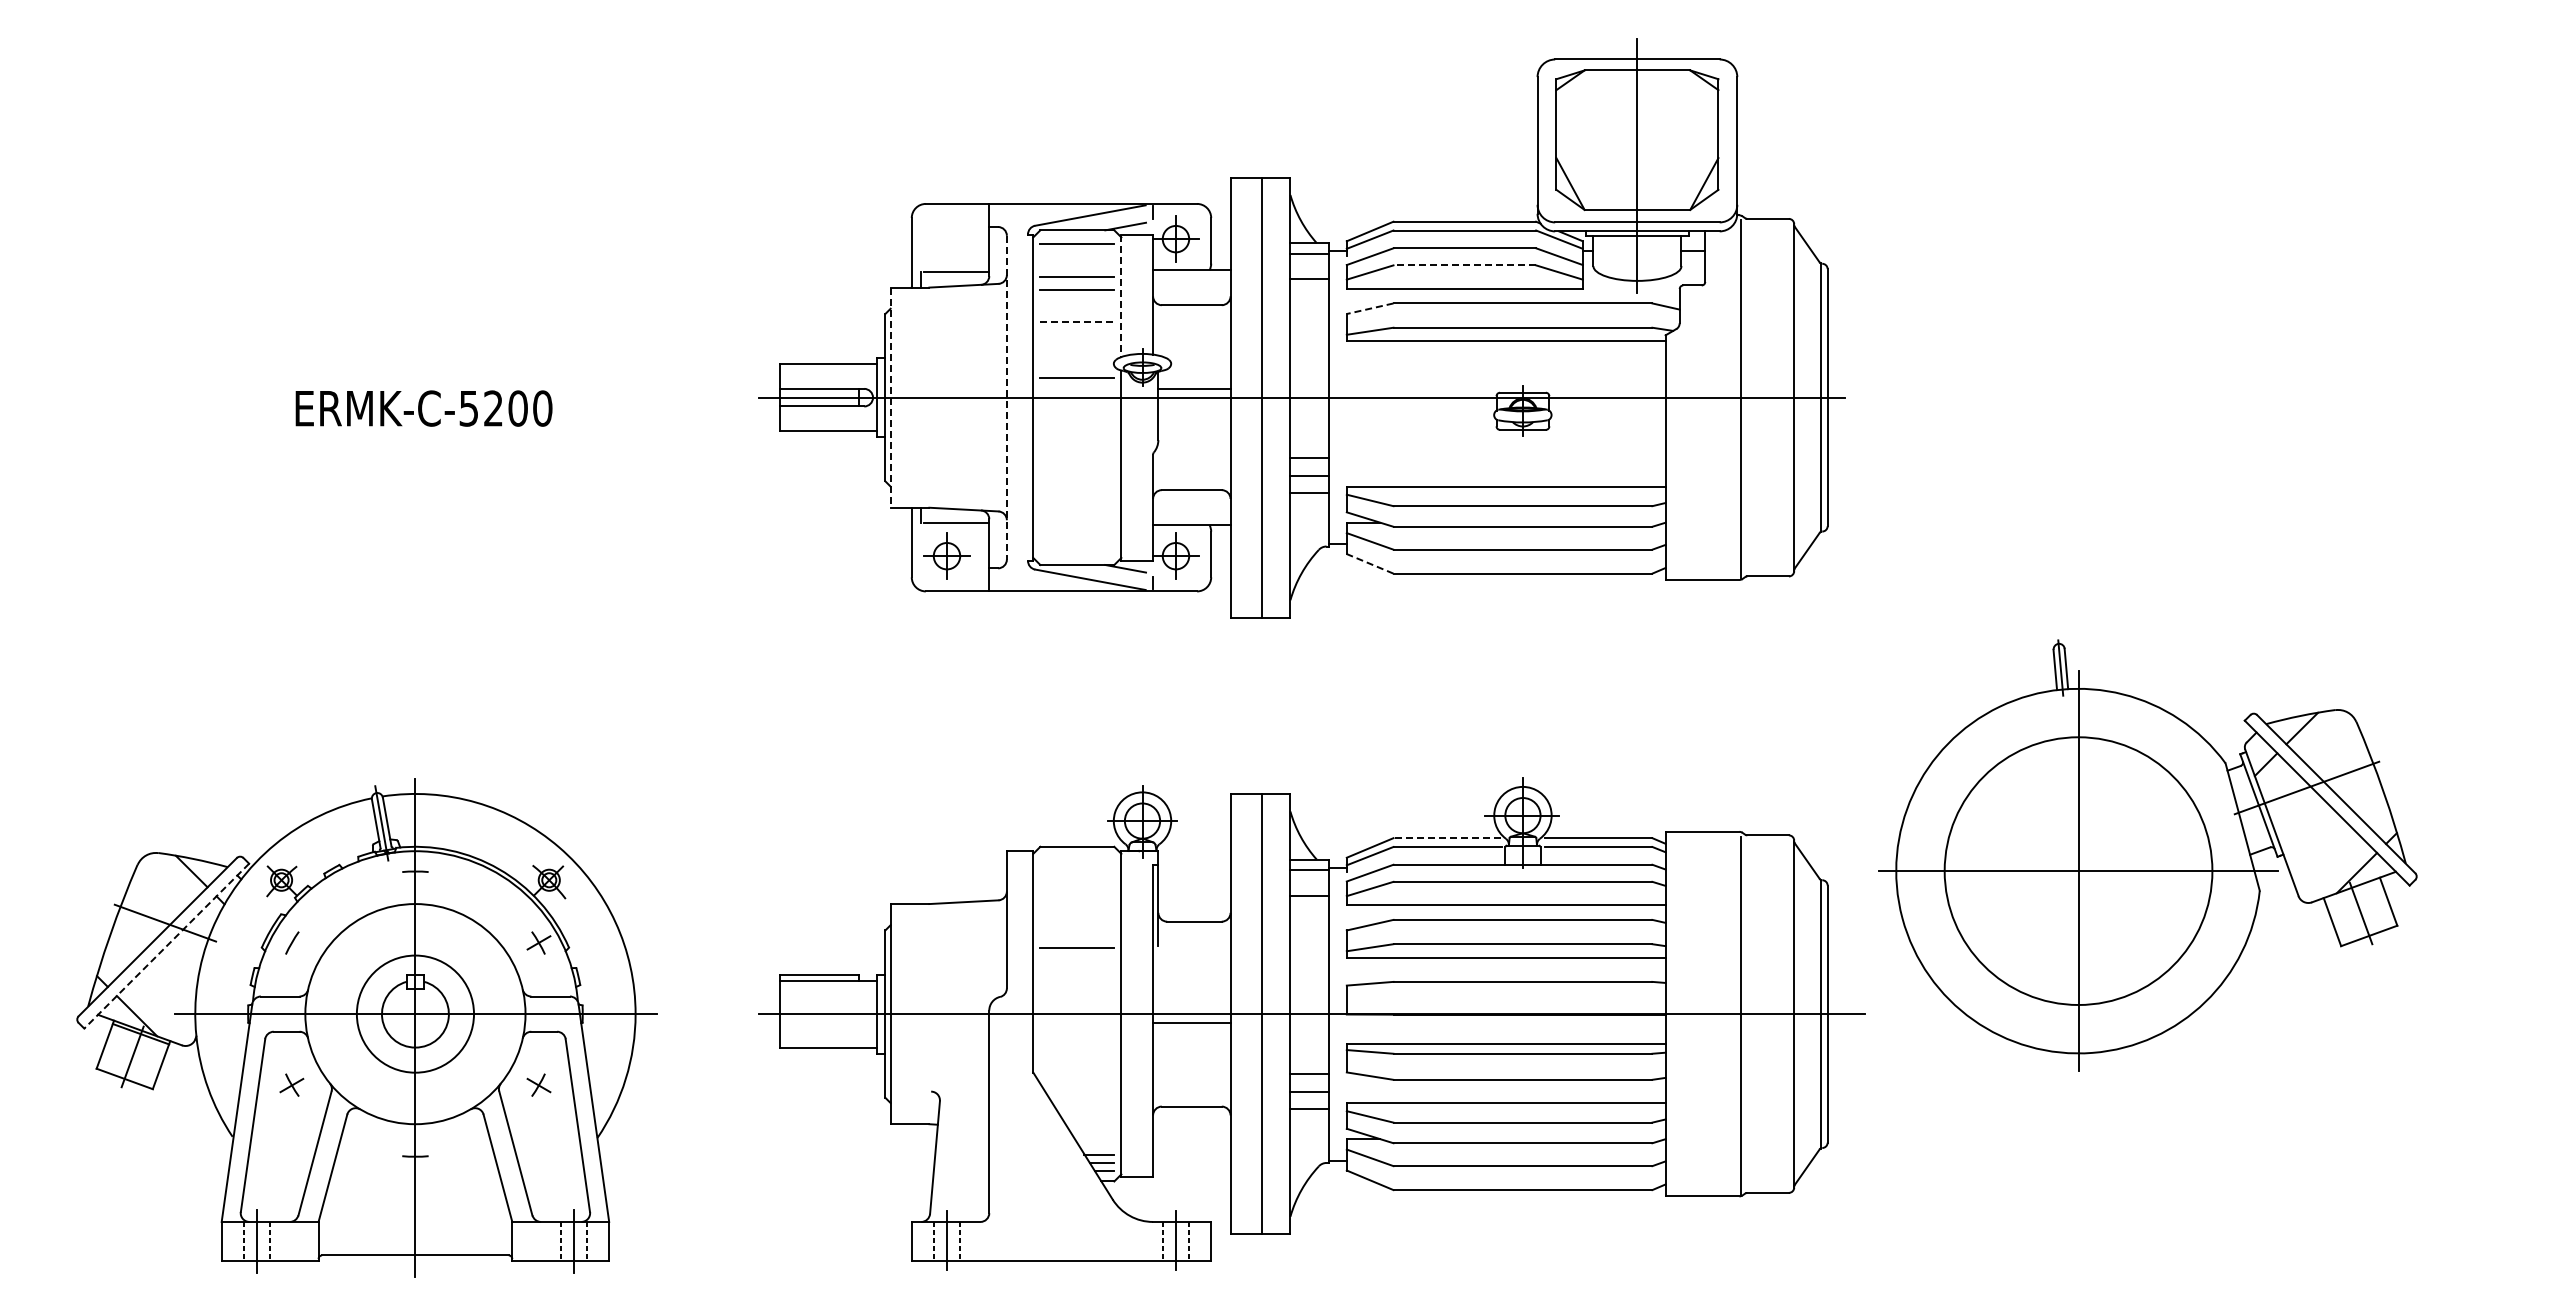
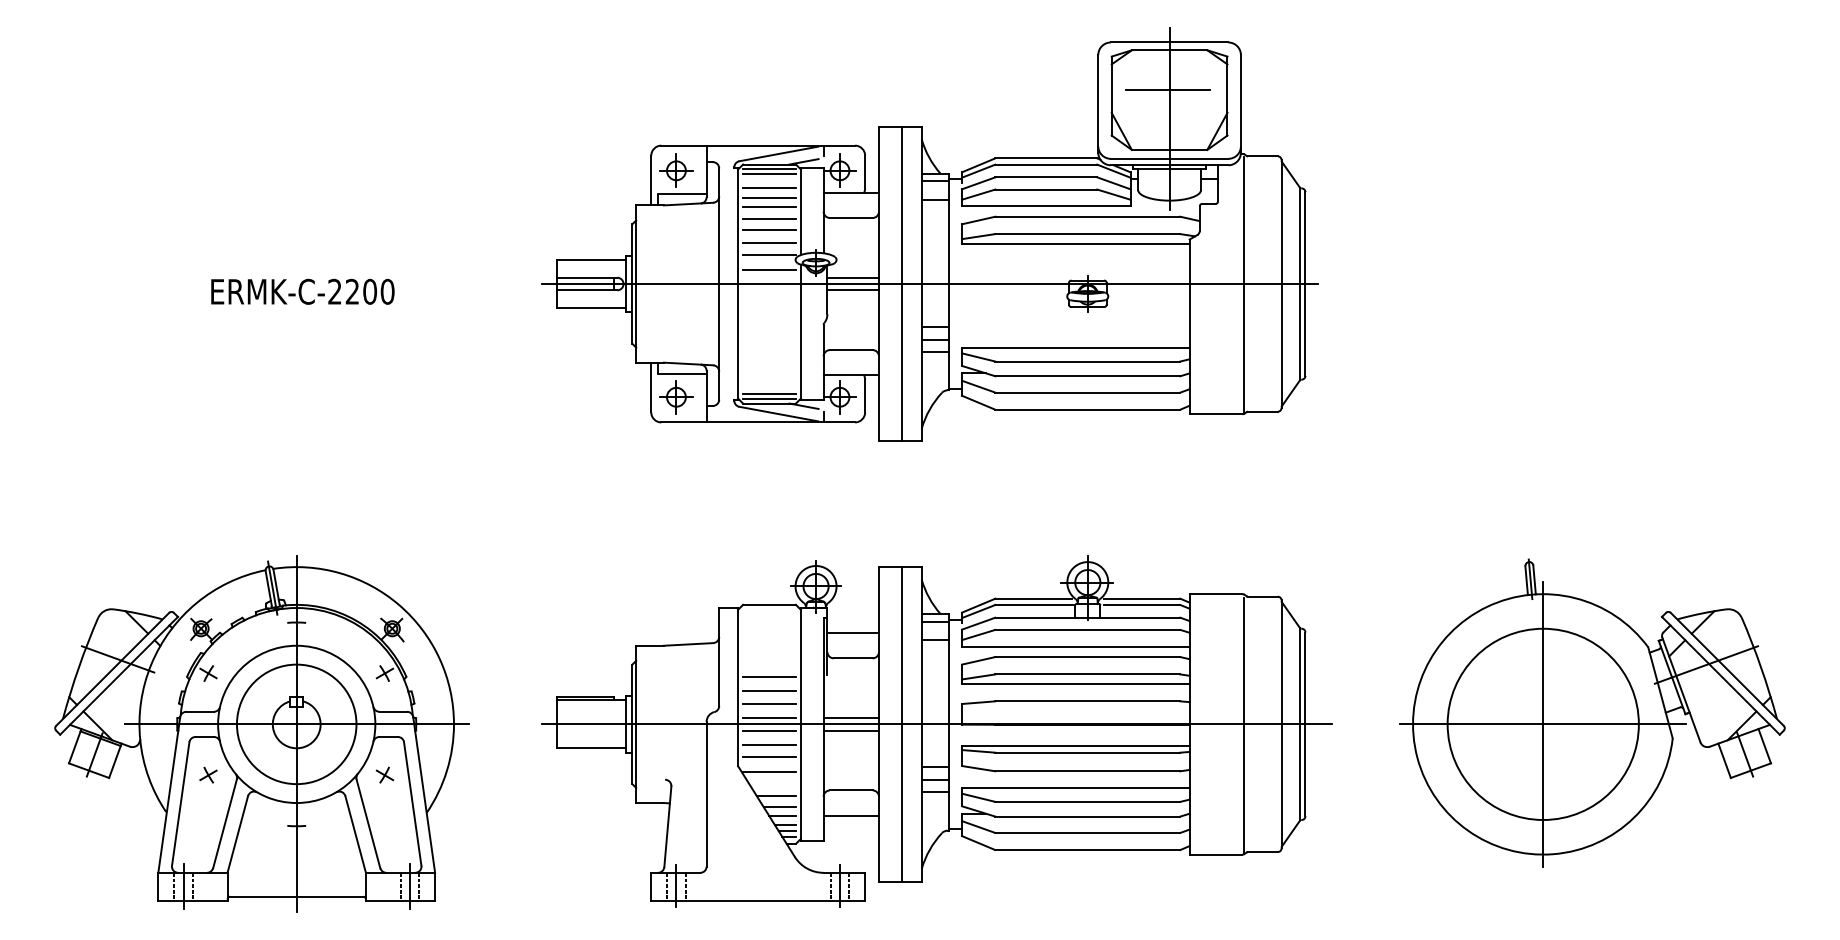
line: (1635, 125) -> (1168, 89), added
line: (1077, 236) -> (769, 168), added
part: (946, 238) -> (676, 170), added
line: (1077, 263) -> (769, 188), added
line: (1464, 265) -> (1046, 189), dashed -> solid
line: (1121, 296) -> (801, 211), dashed -> solid
line: (1077, 306) -> (769, 218), added
line: (1370, 308) -> (978, 220), dashed -> solid
line: (1077, 321) -> (769, 229), dashed -> solid
line: (1077, 340) -> (769, 243), added
line: (1077, 357) -> (769, 255), added
line: (1006, 397) -> (718, 283), dashed -> solid
line: (890, 398) -> (636, 284), dashed -> solid
line: (1194, 406) -> (853, 290), added
text: (468, 408) -> (334, 291), ERMK-C-5200 -> ERMK-C-2200
line: (1077, 551) -> (769, 393), added
line: (1077, 558) -> (769, 398), added
line: (1369, 563) -> (978, 402), dashed -> solid
line: (1447, 838) -> (1033, 598), dashed -> solid
part: (2147, 855) -> (1592, 713), moved
line: (1194, 886) -> (853, 633), added
line: (291, 942) -> (208, 673), added
line: (166, 946) -> (118, 676), dashed -> solid
line: (1077, 967) -> (769, 691), added
line: (1077, 985) -> (769, 703), added
line: (1077, 1005) -> (769, 718), added
line: (1191, 1005) -> (851, 718), added
circle: (415, 1013) -> (296, 723), size x1.43
line: (1077, 1022) -> (769, 730), added
line: (1077, 1043) -> (769, 745), added
line: (1077, 1060) -> (769, 757), added
line: (1077, 1080) -> (769, 771), added
line: (1086, 1114) -> (776, 796), added
line: (1091, 1130) -> (779, 807), added
line: (1191, 1141) -> (851, 815), added
line: (1095, 1142) -> (782, 816), added

